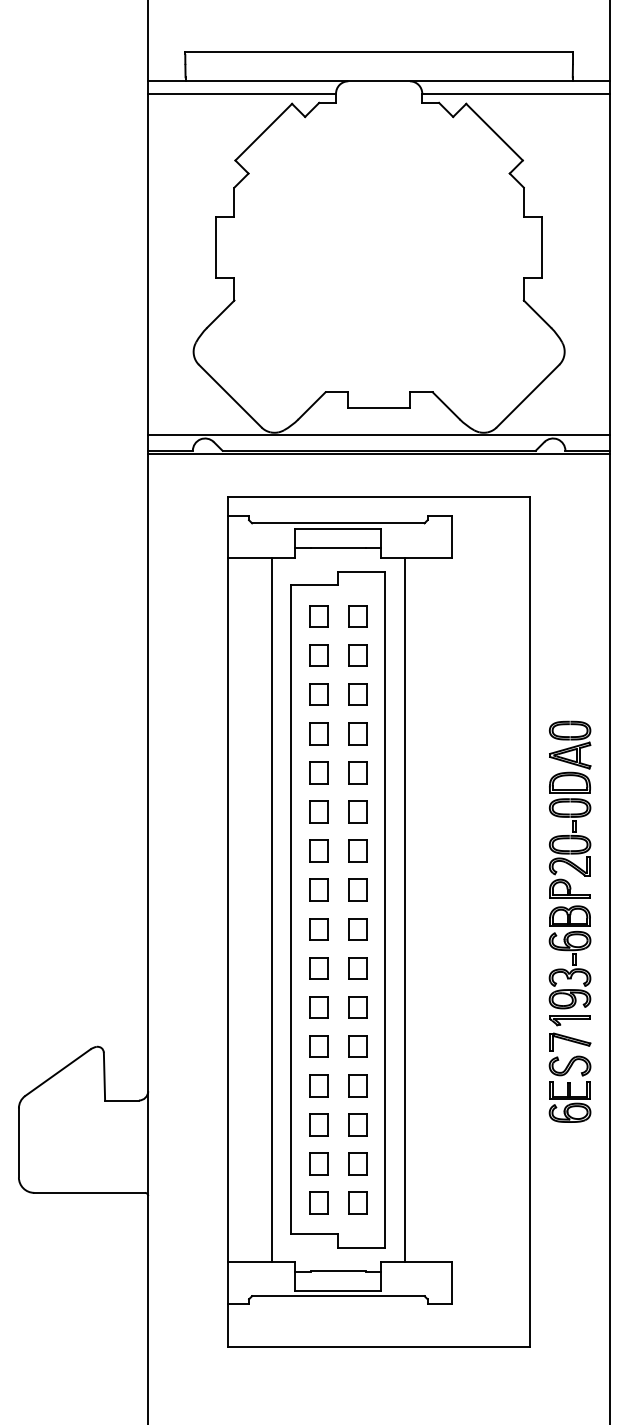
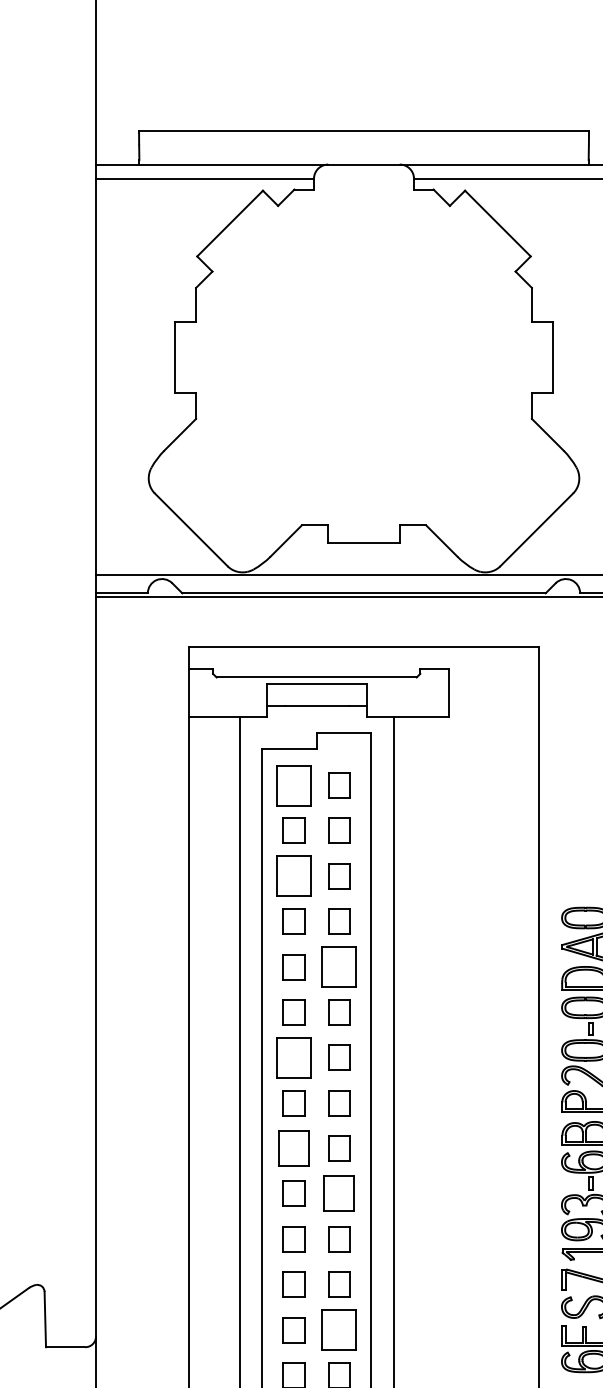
part: (318, 616) -> (293, 785), size x1.6
part: (318, 694) -> (293, 876), size x1.6
part: (357, 772) -> (338, 966), size x1.6
part: (318, 850) -> (293, 1057), size x1.6
part: (318, 929) -> (293, 1148), size x1.4
part: (357, 968) -> (338, 1194), size x1.4
part: (357, 1085) -> (338, 1329), size x1.6

